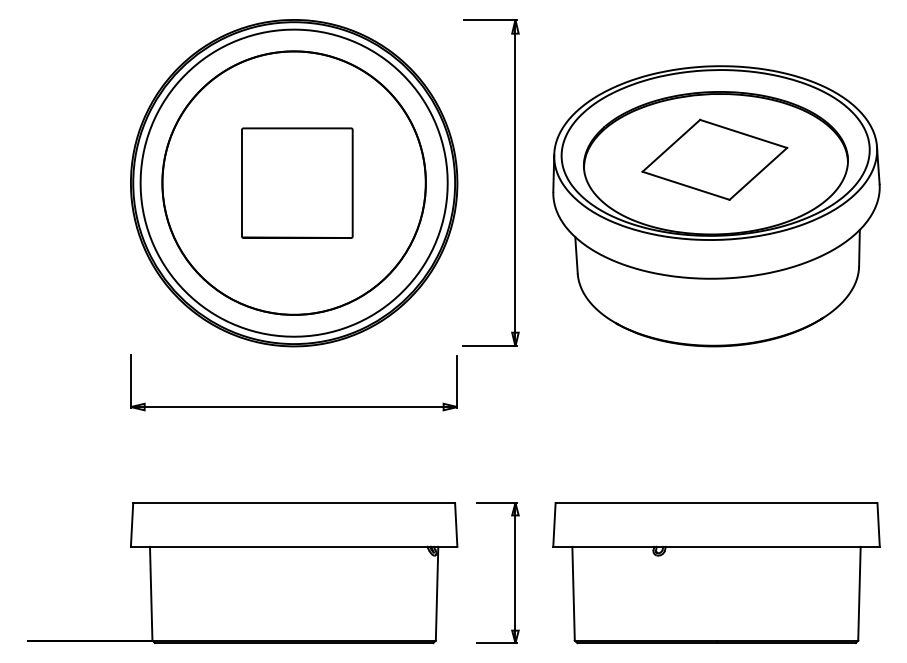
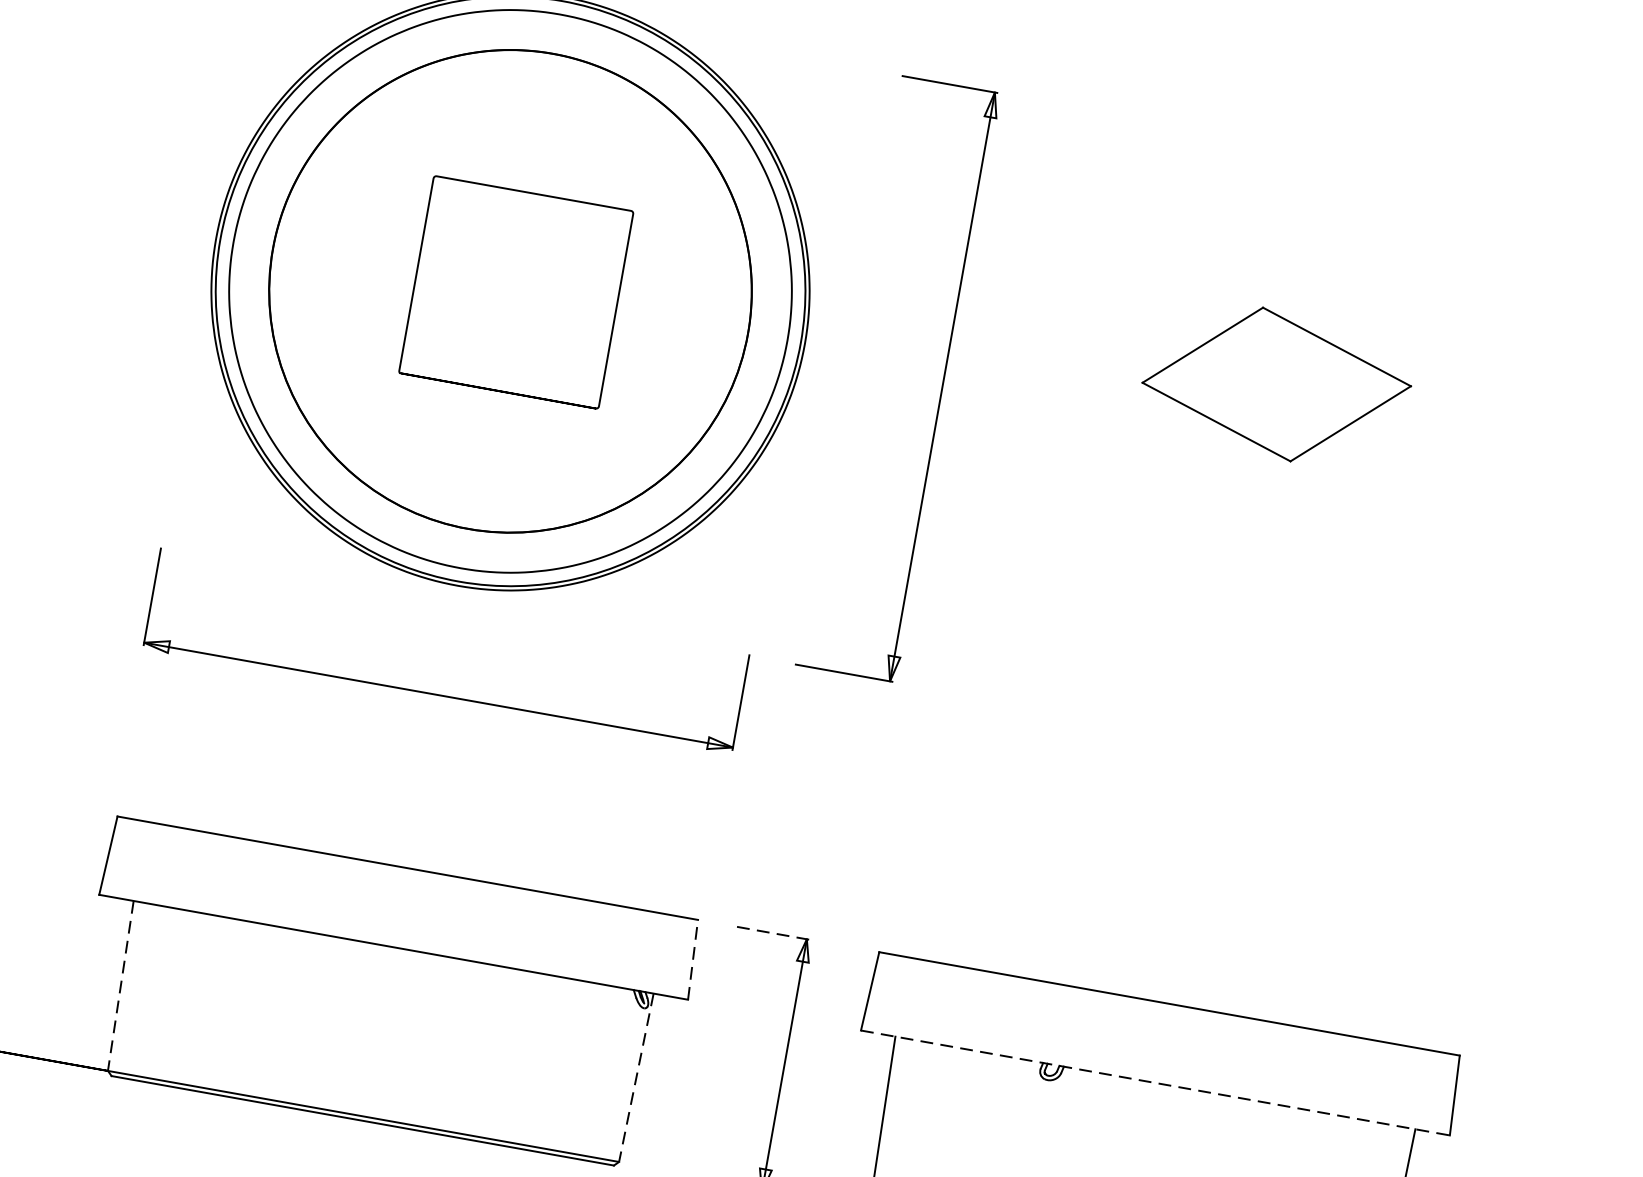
part: (514, 182) -> (940, 385), moved
part: (716, 206) -> (1264, 469), removed
line: (497, 503) -> (774, 934), solid -> dashed
line: (456, 524) -> (693, 959), solid -> dashed
line: (717, 546) -> (1157, 1082), solid -> dashed
line: (151, 593) -> (121, 985), solid -> dashed
line: (437, 593) -> (637, 1077), solid -> dashed

